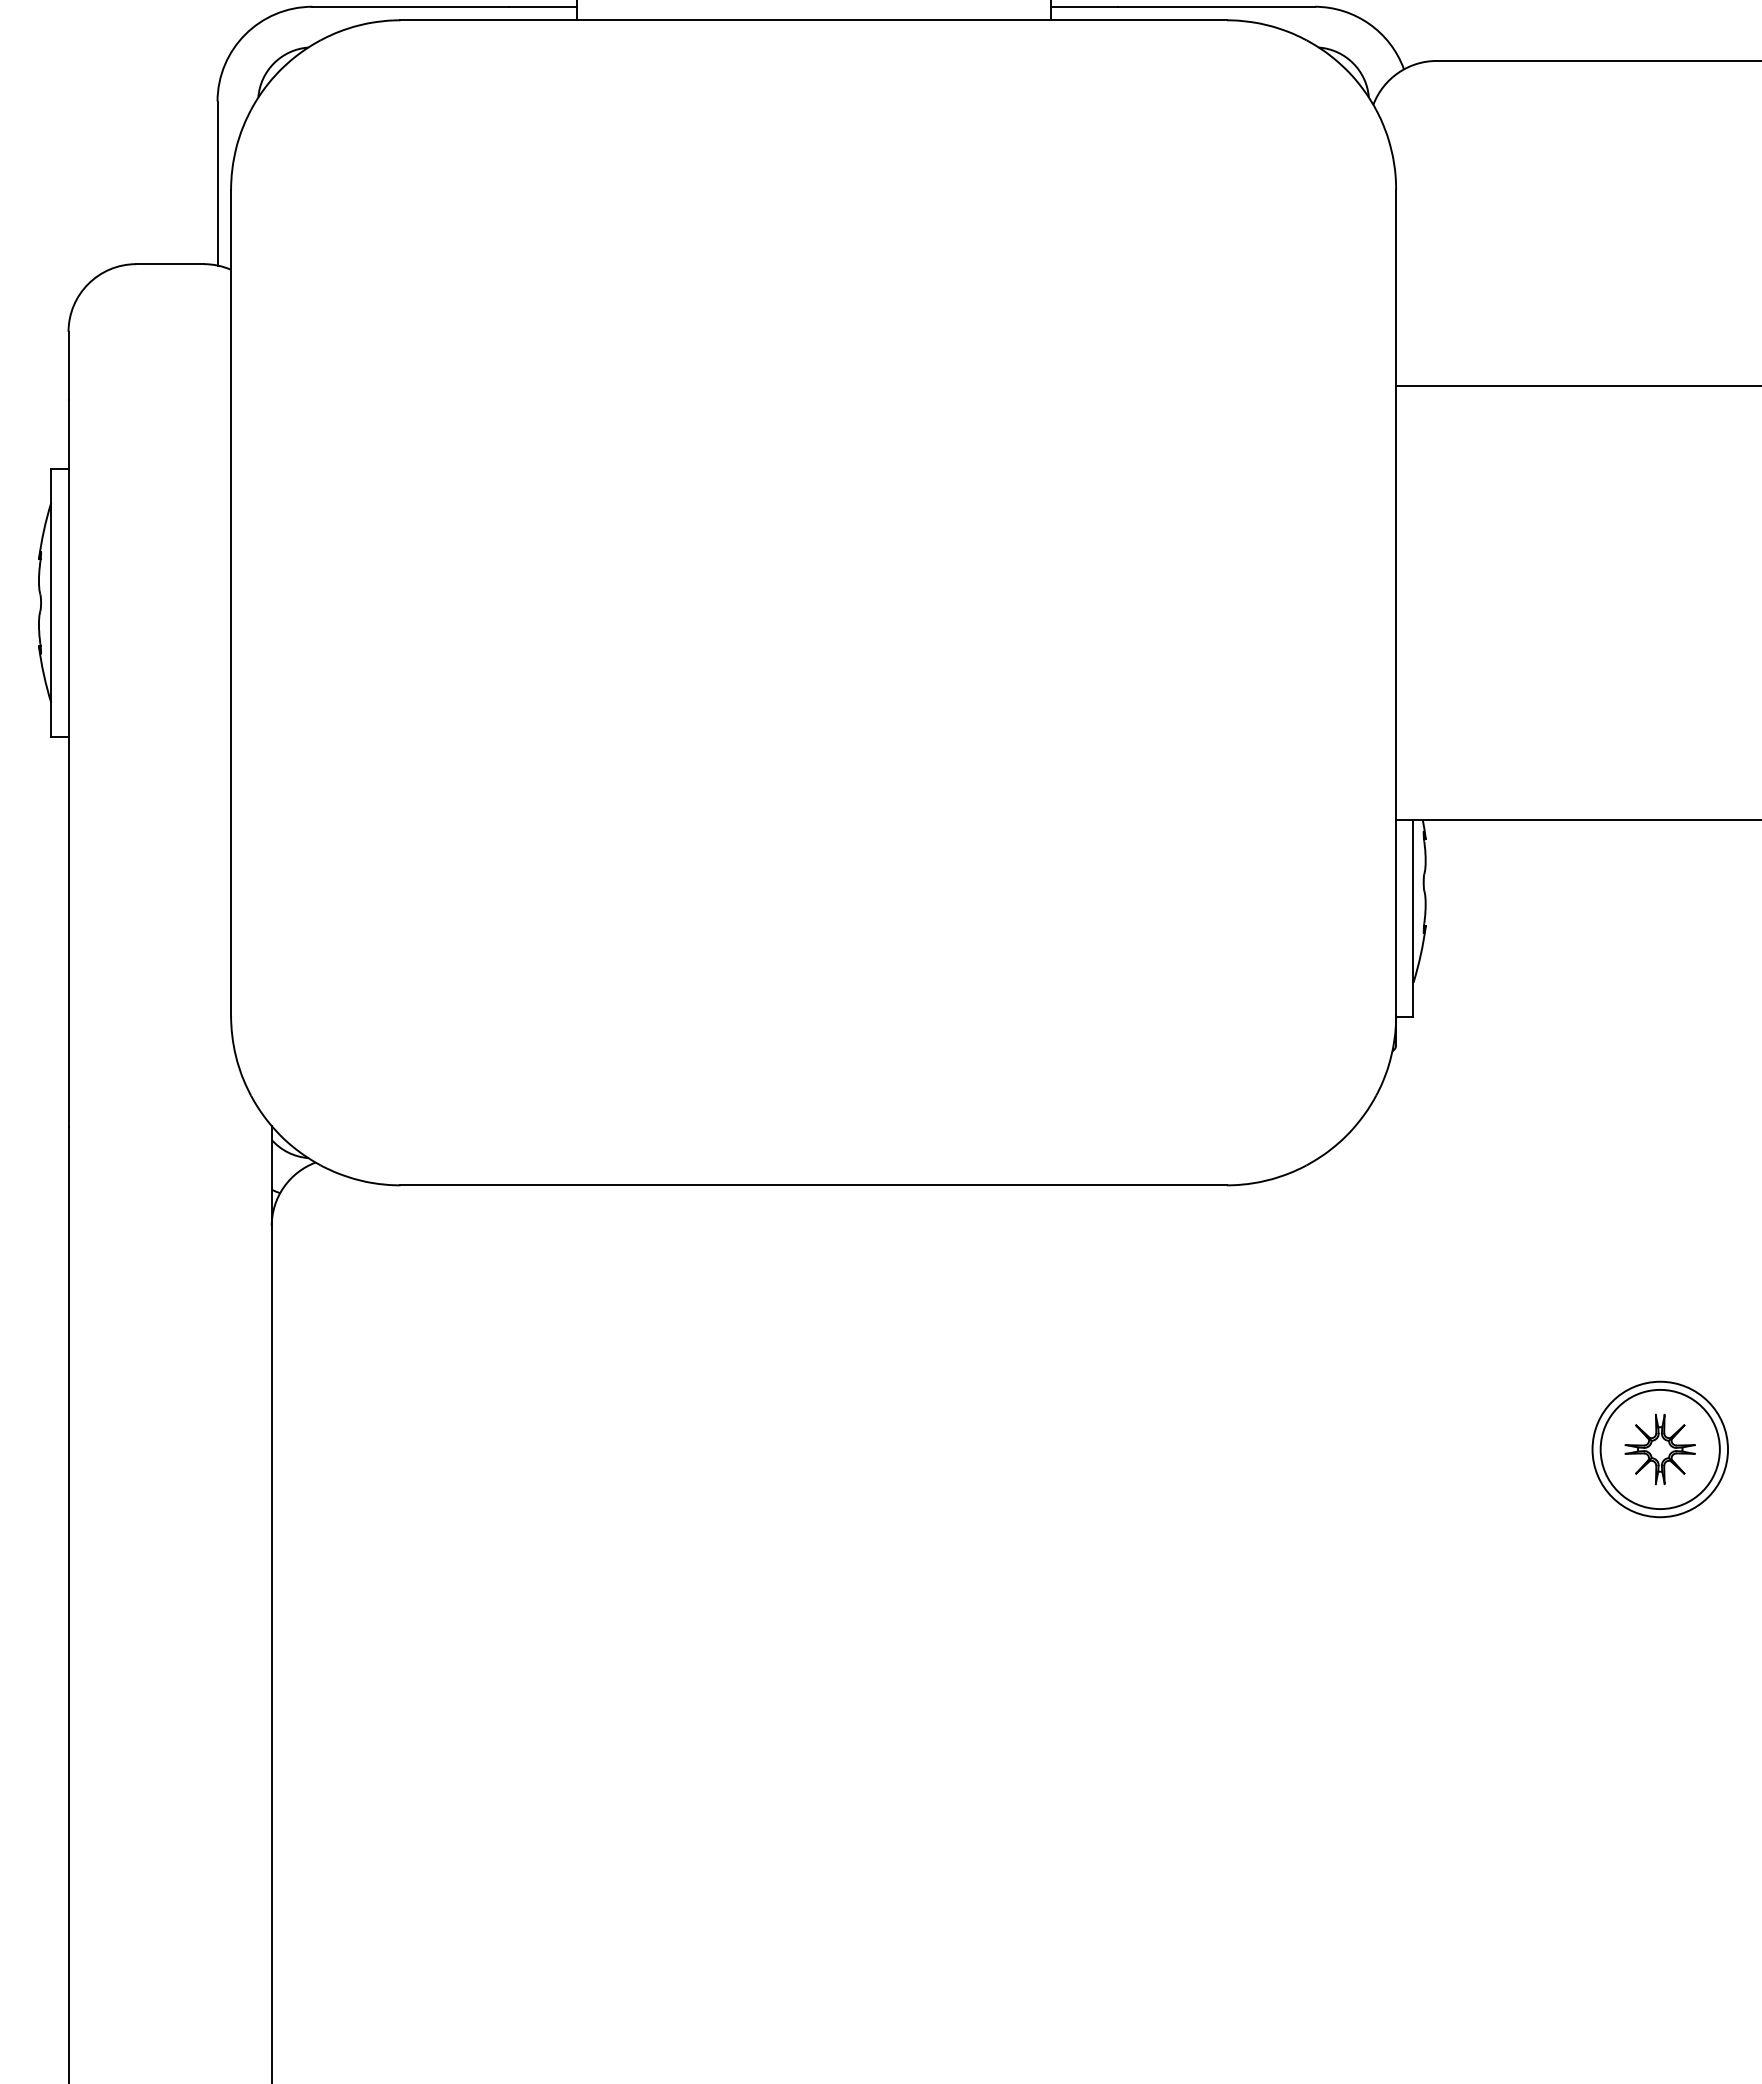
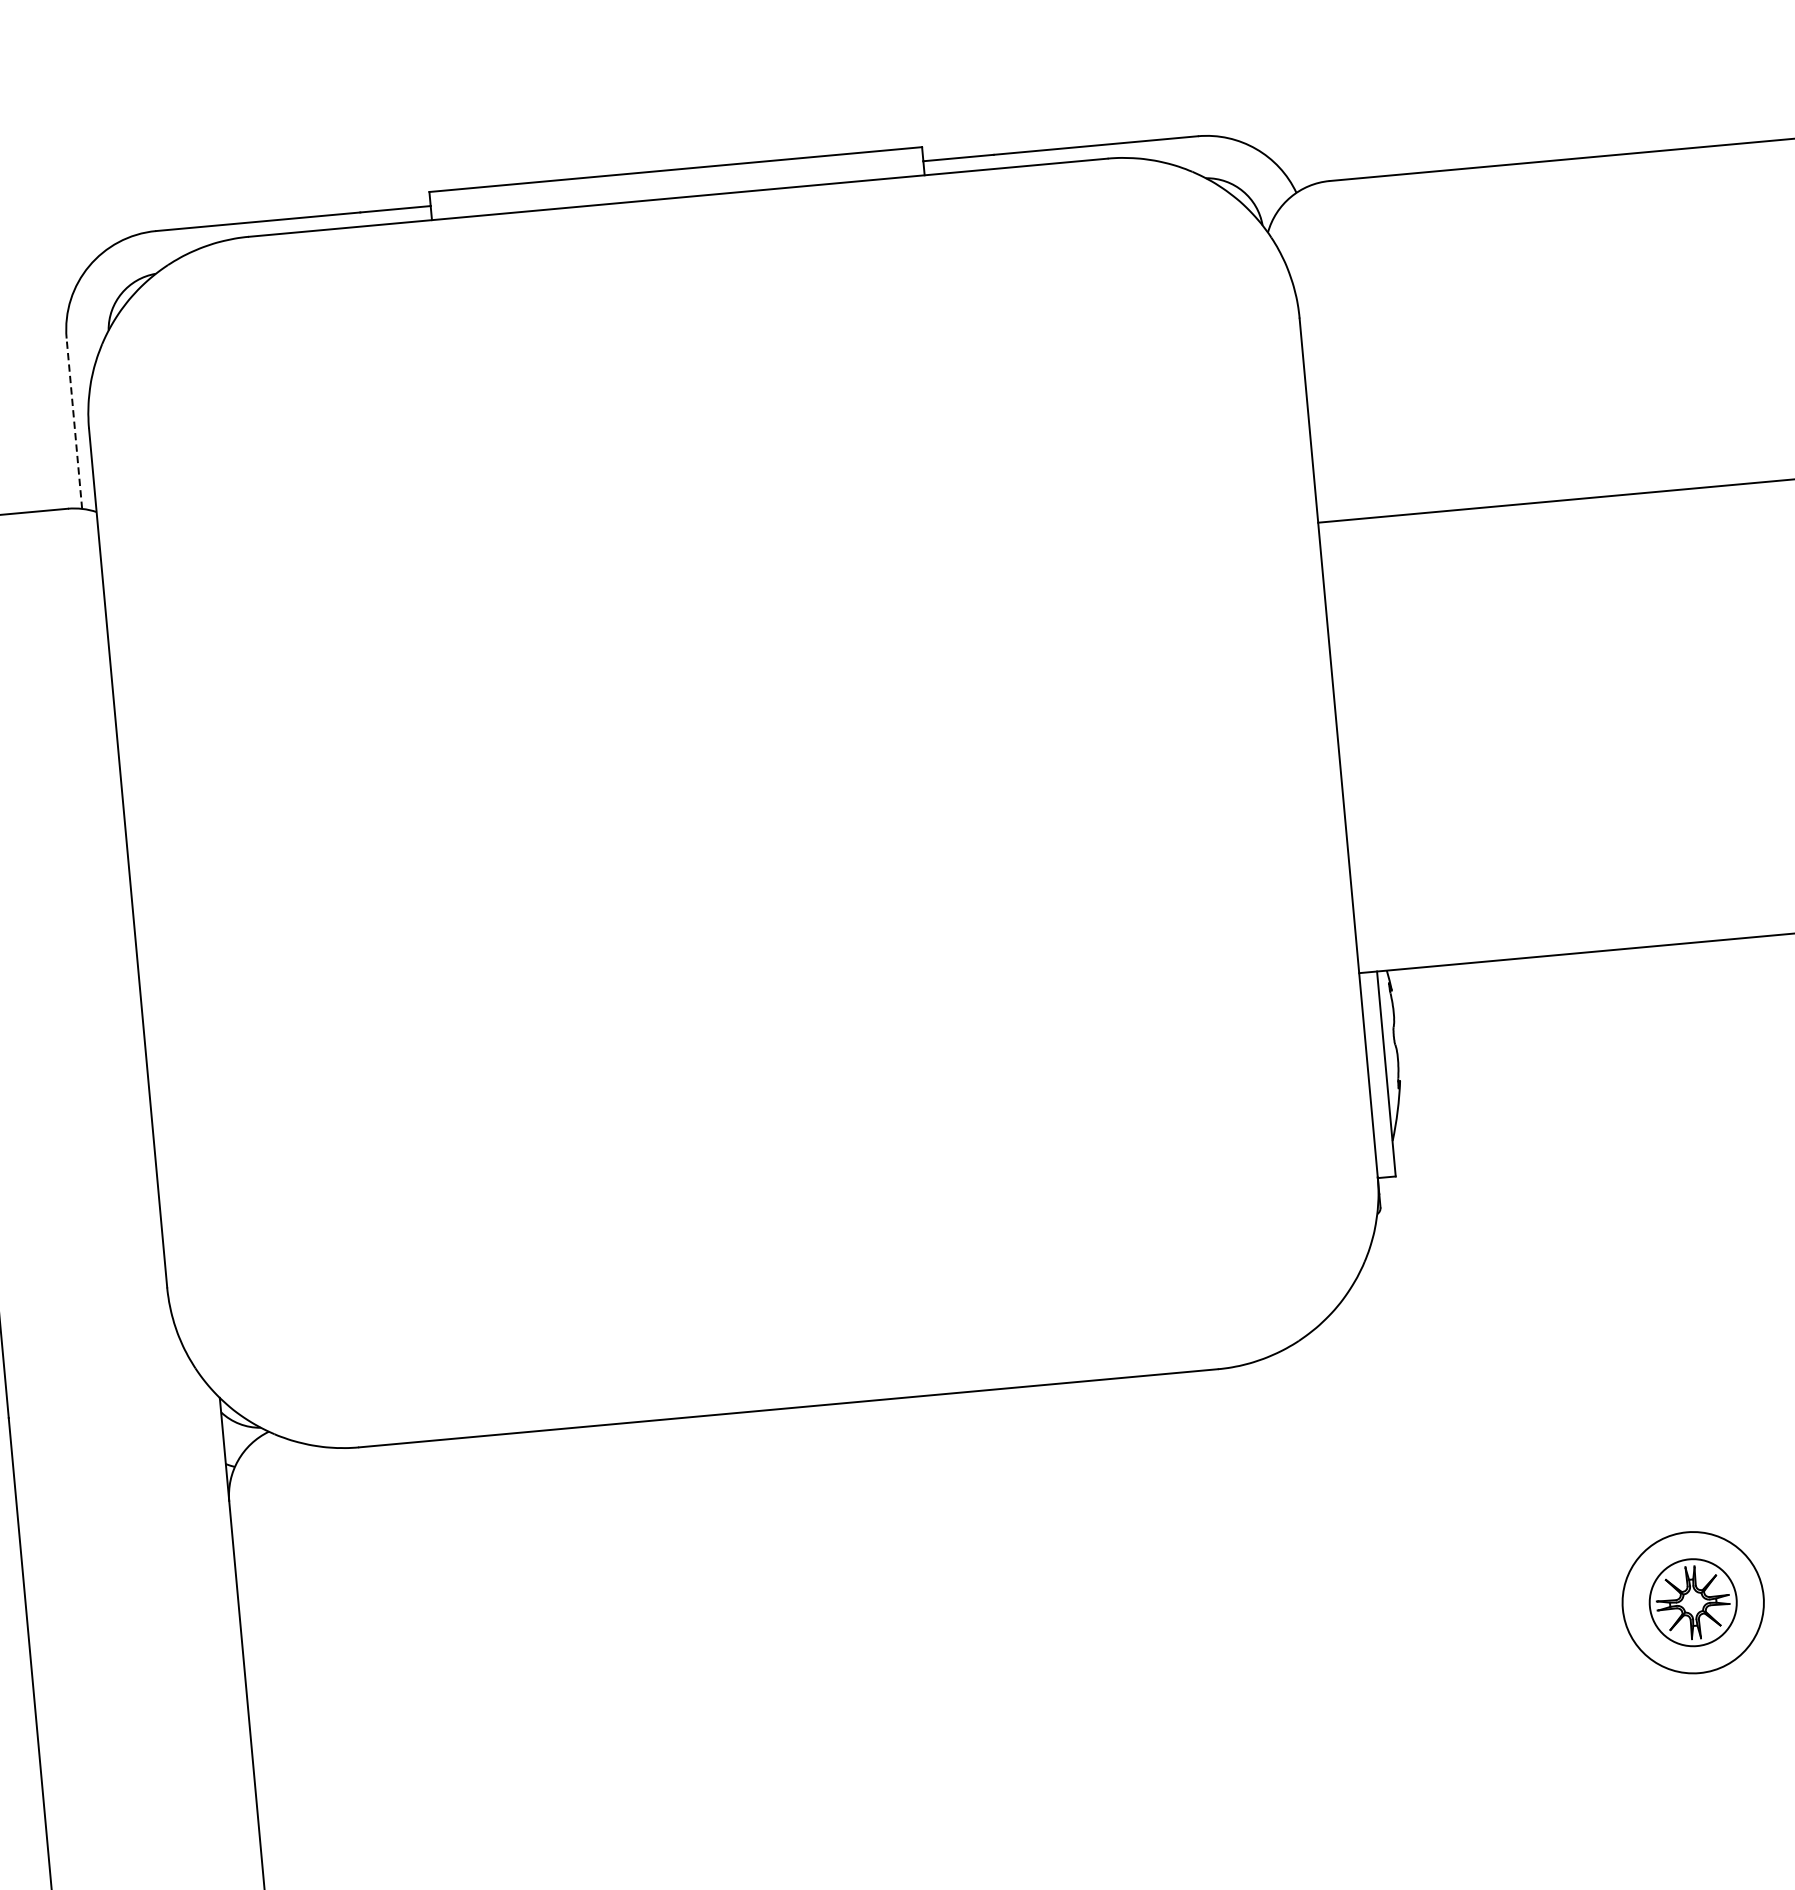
line: (217, 183) -> (74, 423), solid -> dashed
circle: (1659, 1449) -> (1692, 1602), size x0.7

